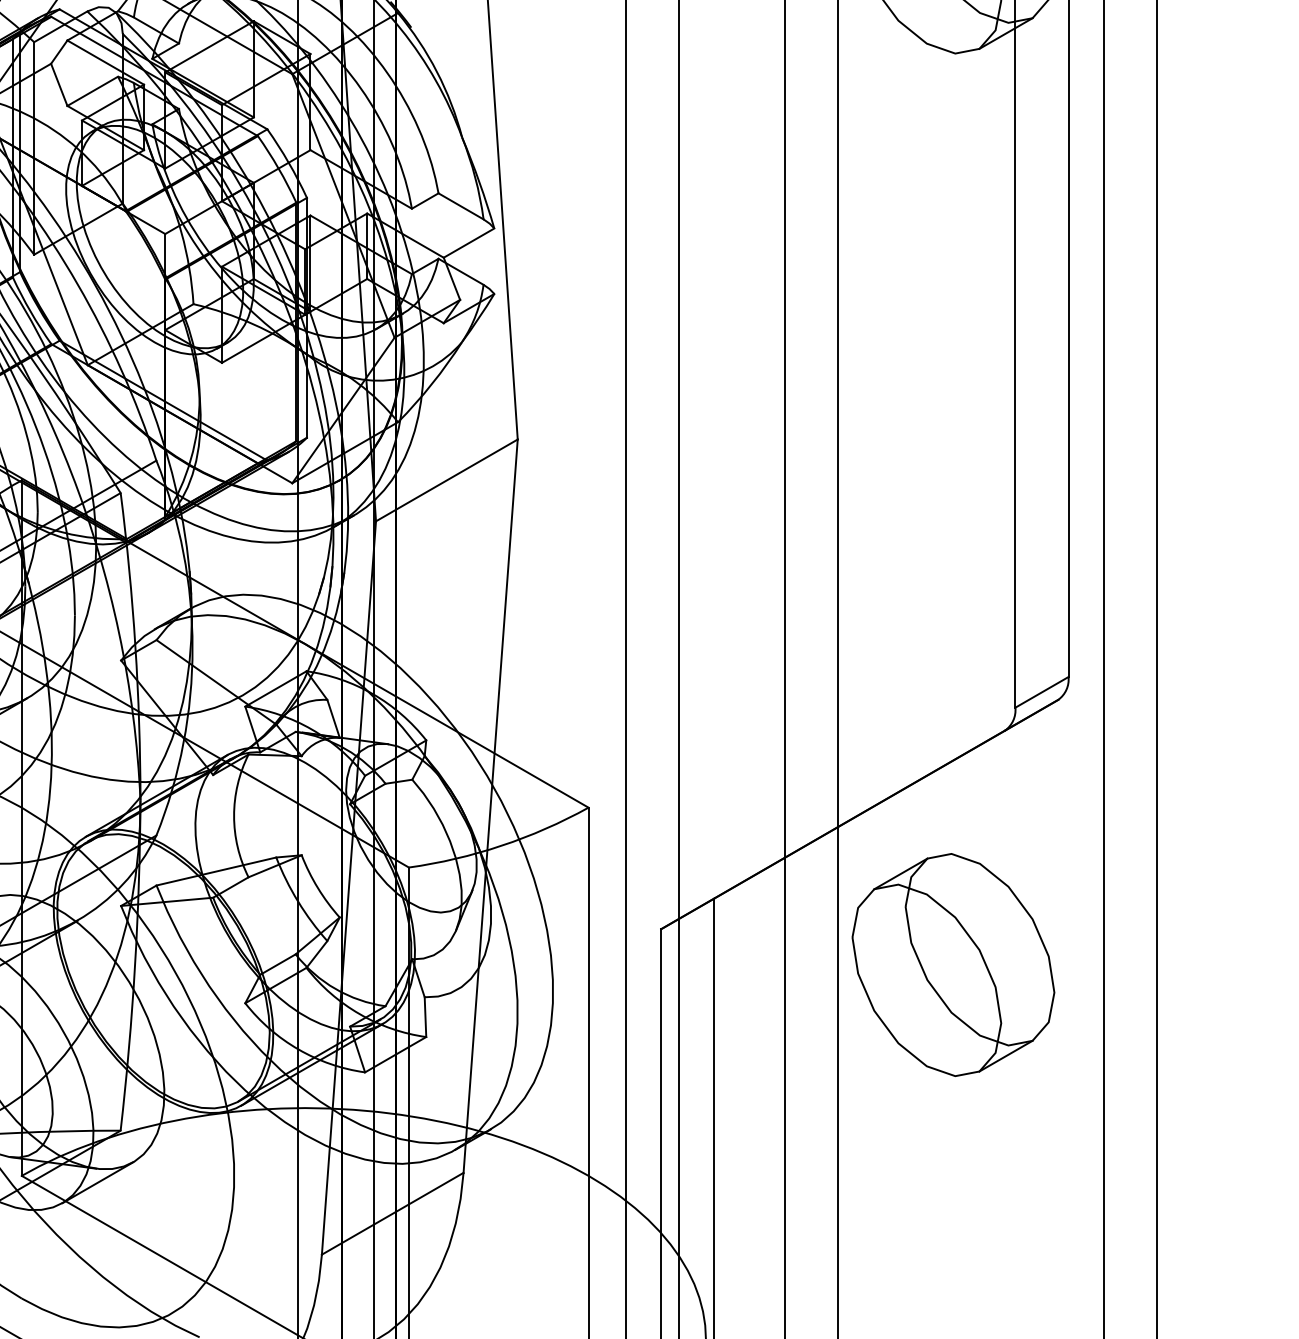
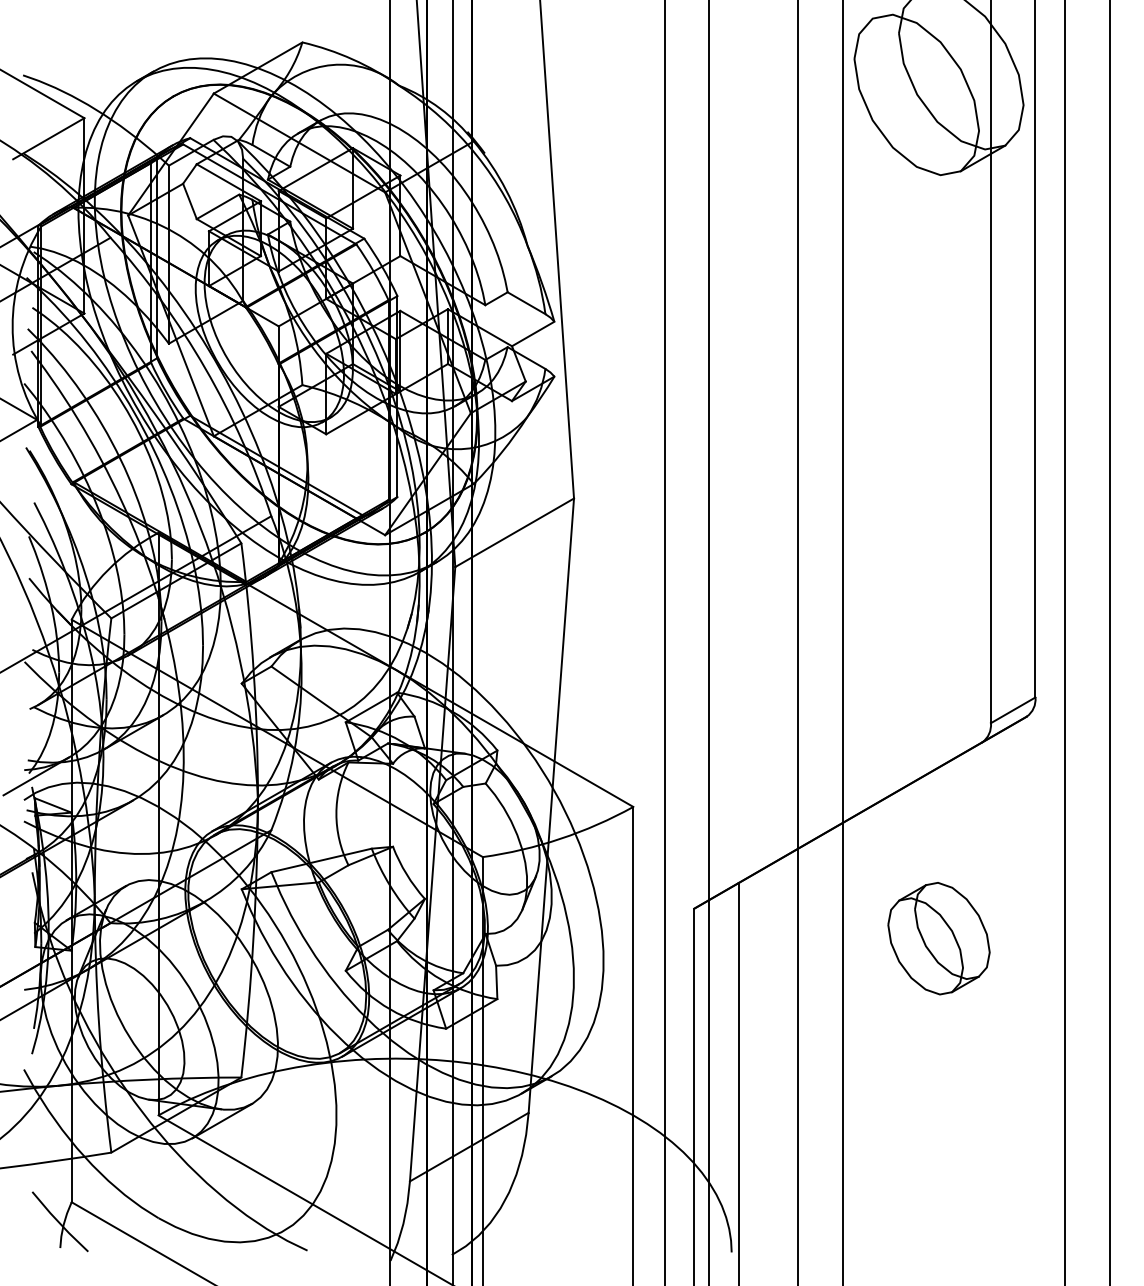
part: (952, 964) -> (938, 938), size x0.6

